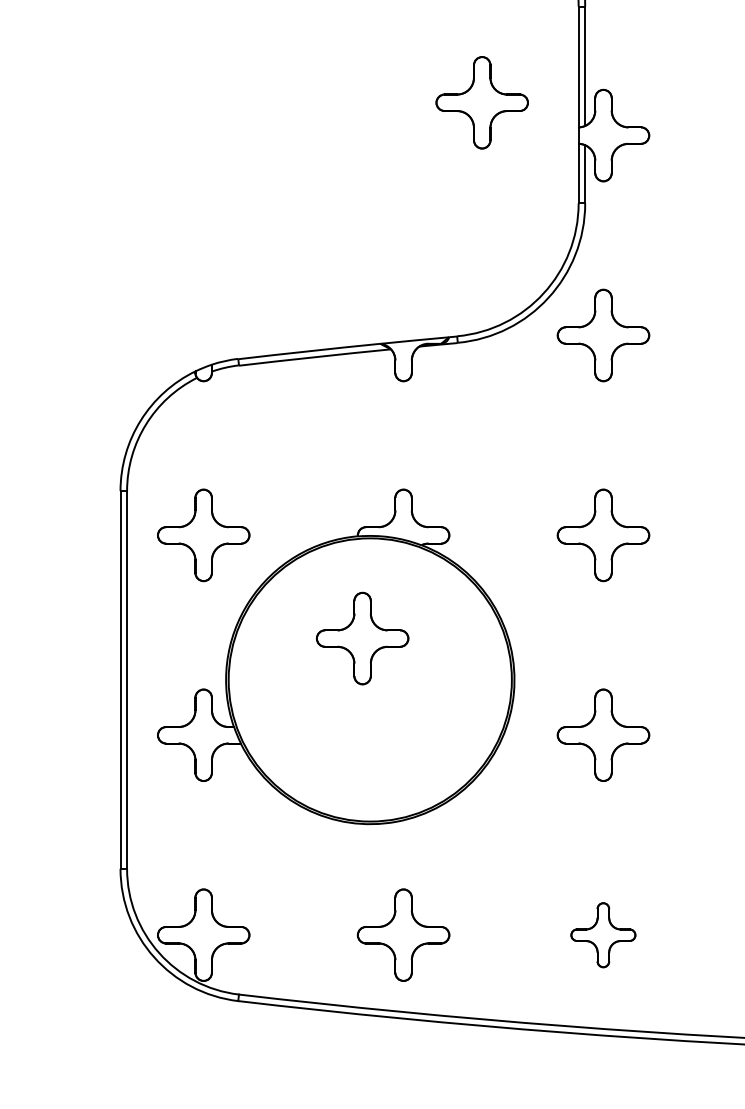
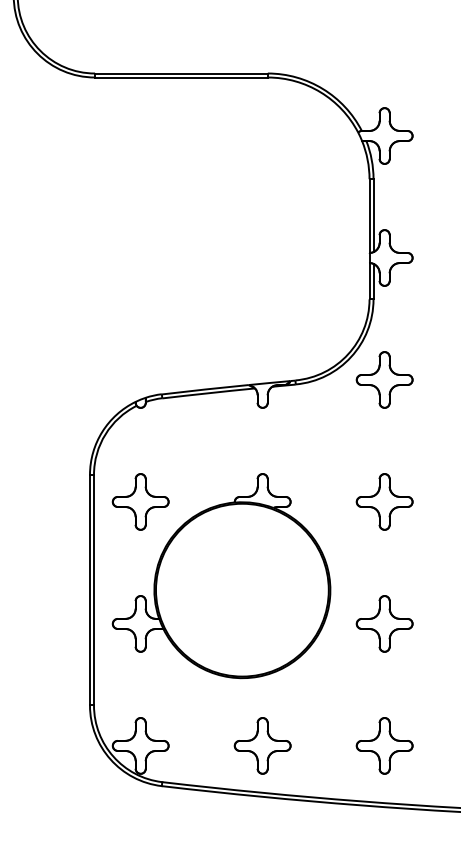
part: (481, 101) -> (310, 237), removed
part: (362, 637) -> (237, 564), removed
part: (603, 934) -> (384, 745), size x1.43

